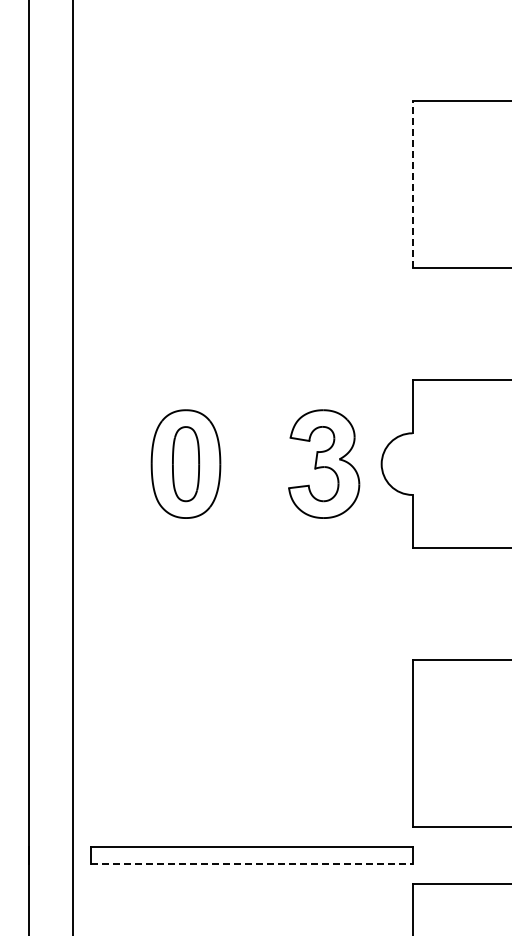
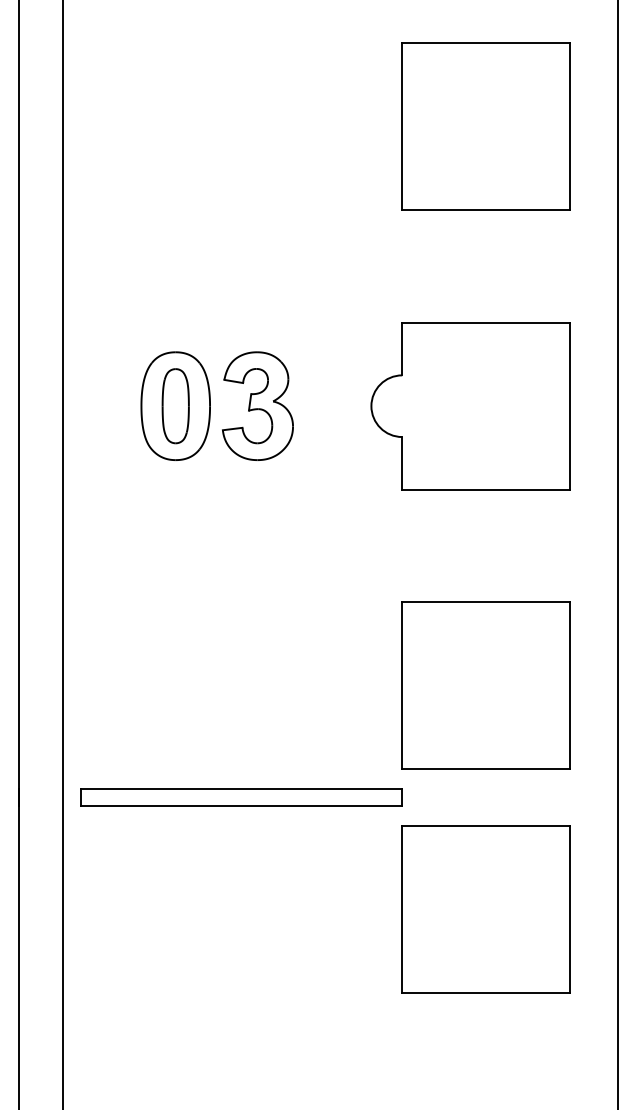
line: (412, 184) -> (402, 126), dashed -> solid
part: (323, 463) -> (257, 405), moved
line: (251, 864) -> (241, 806), dashed -> solid

